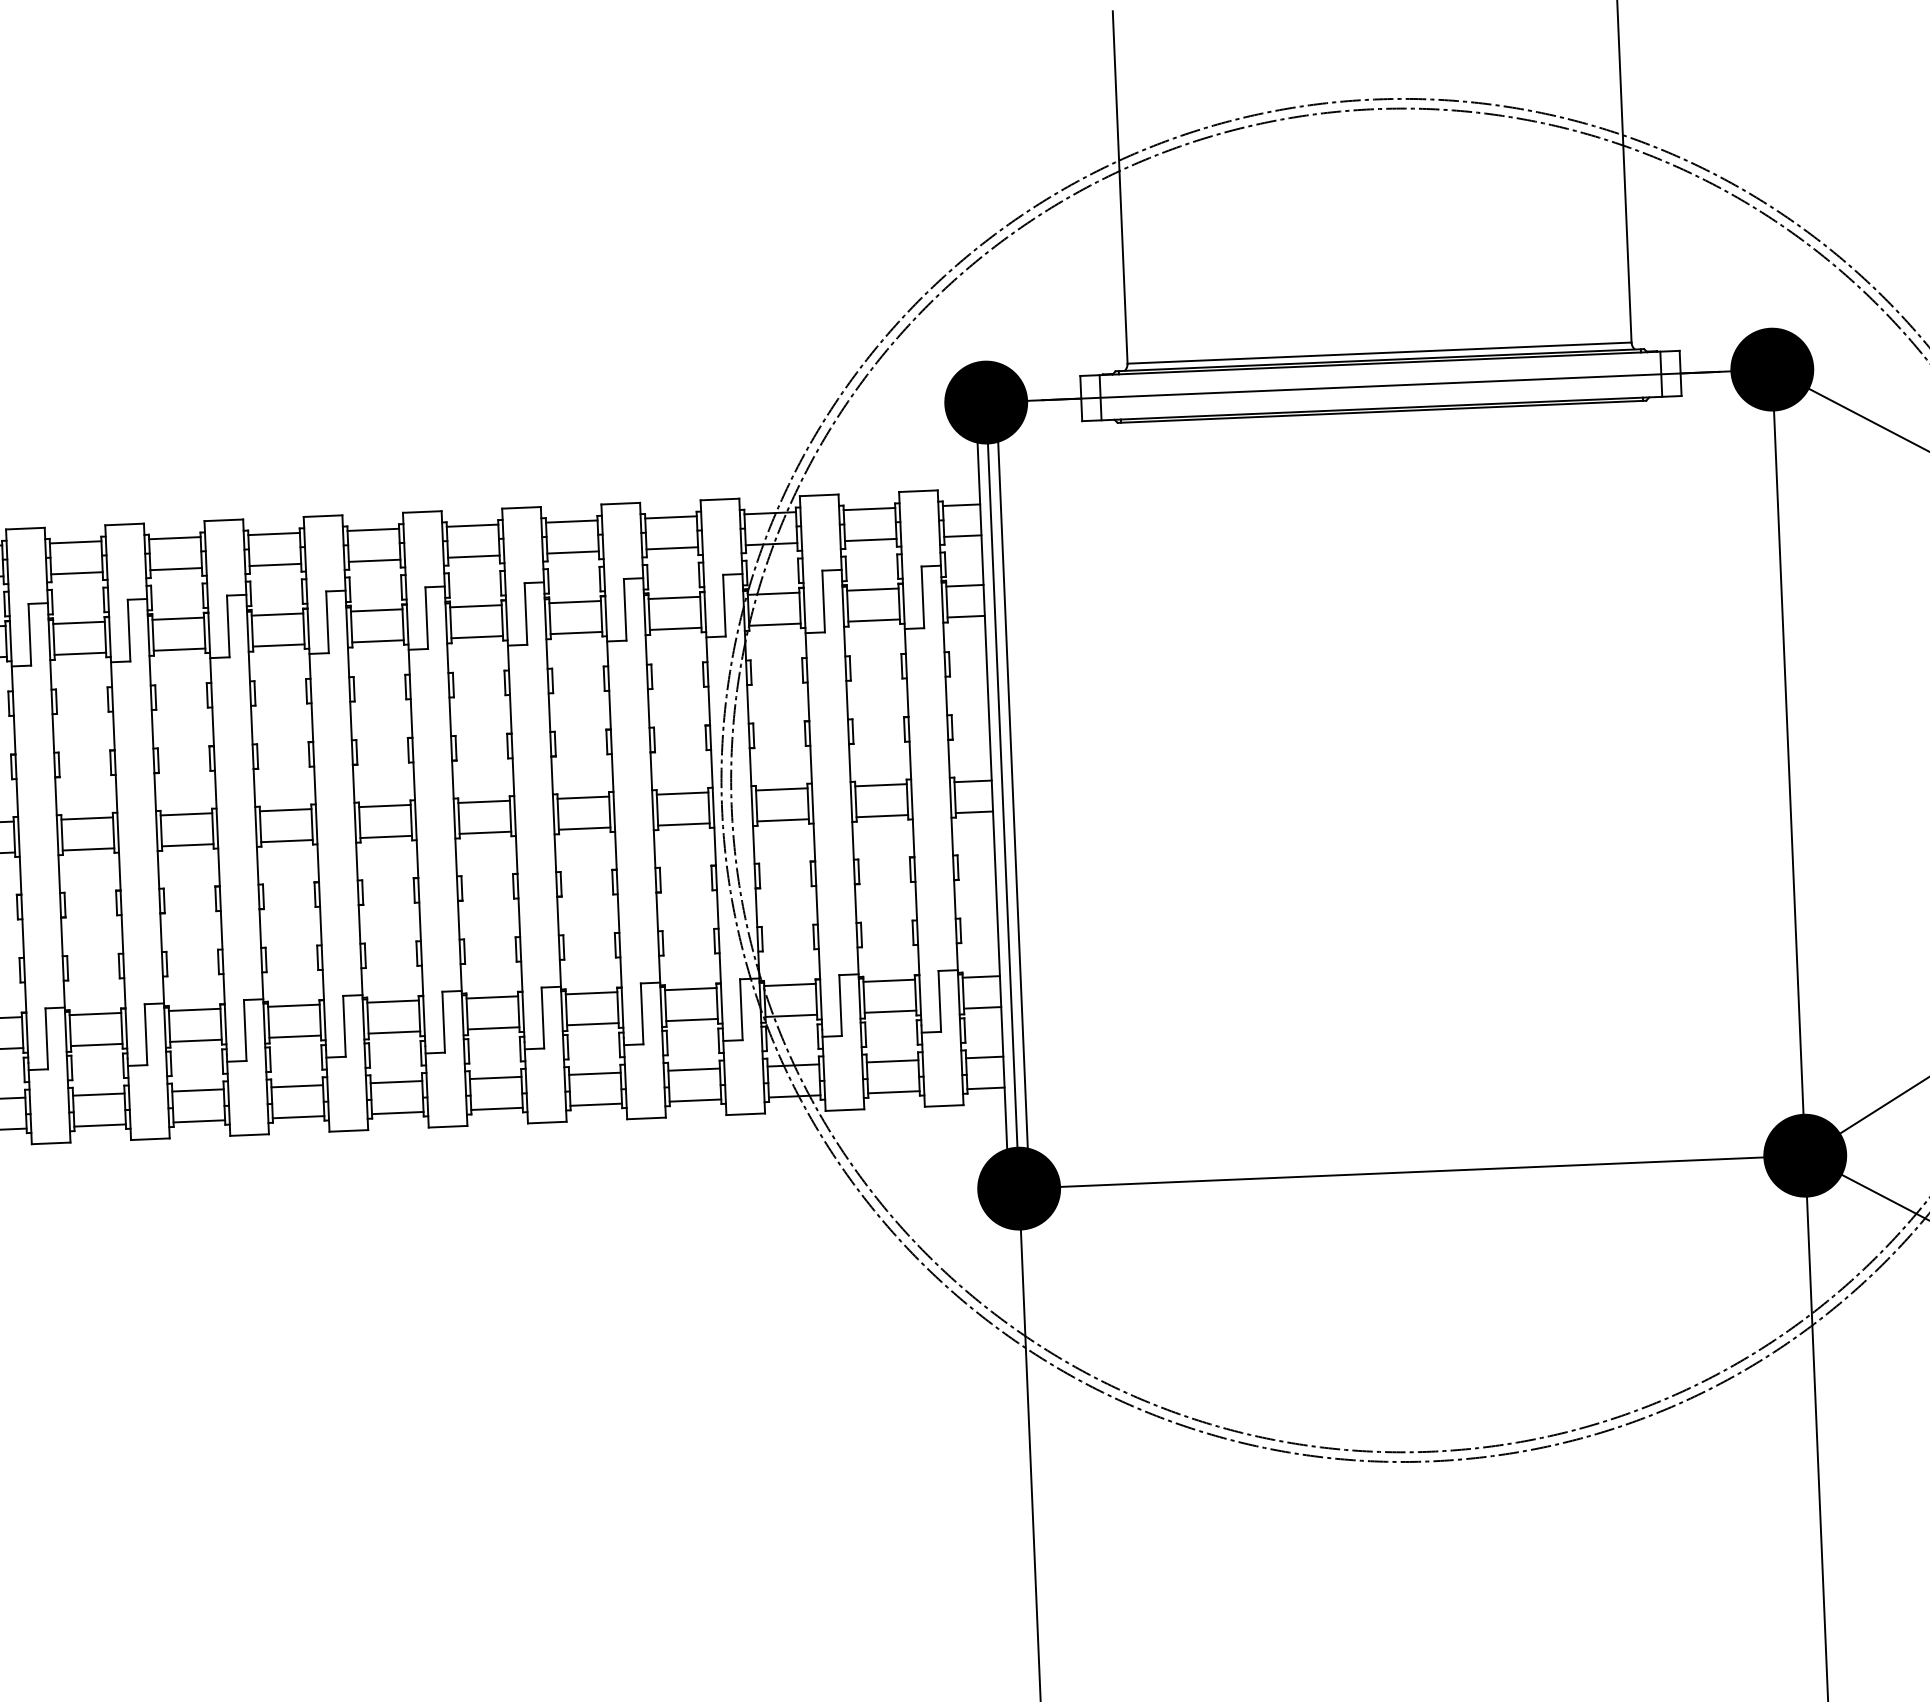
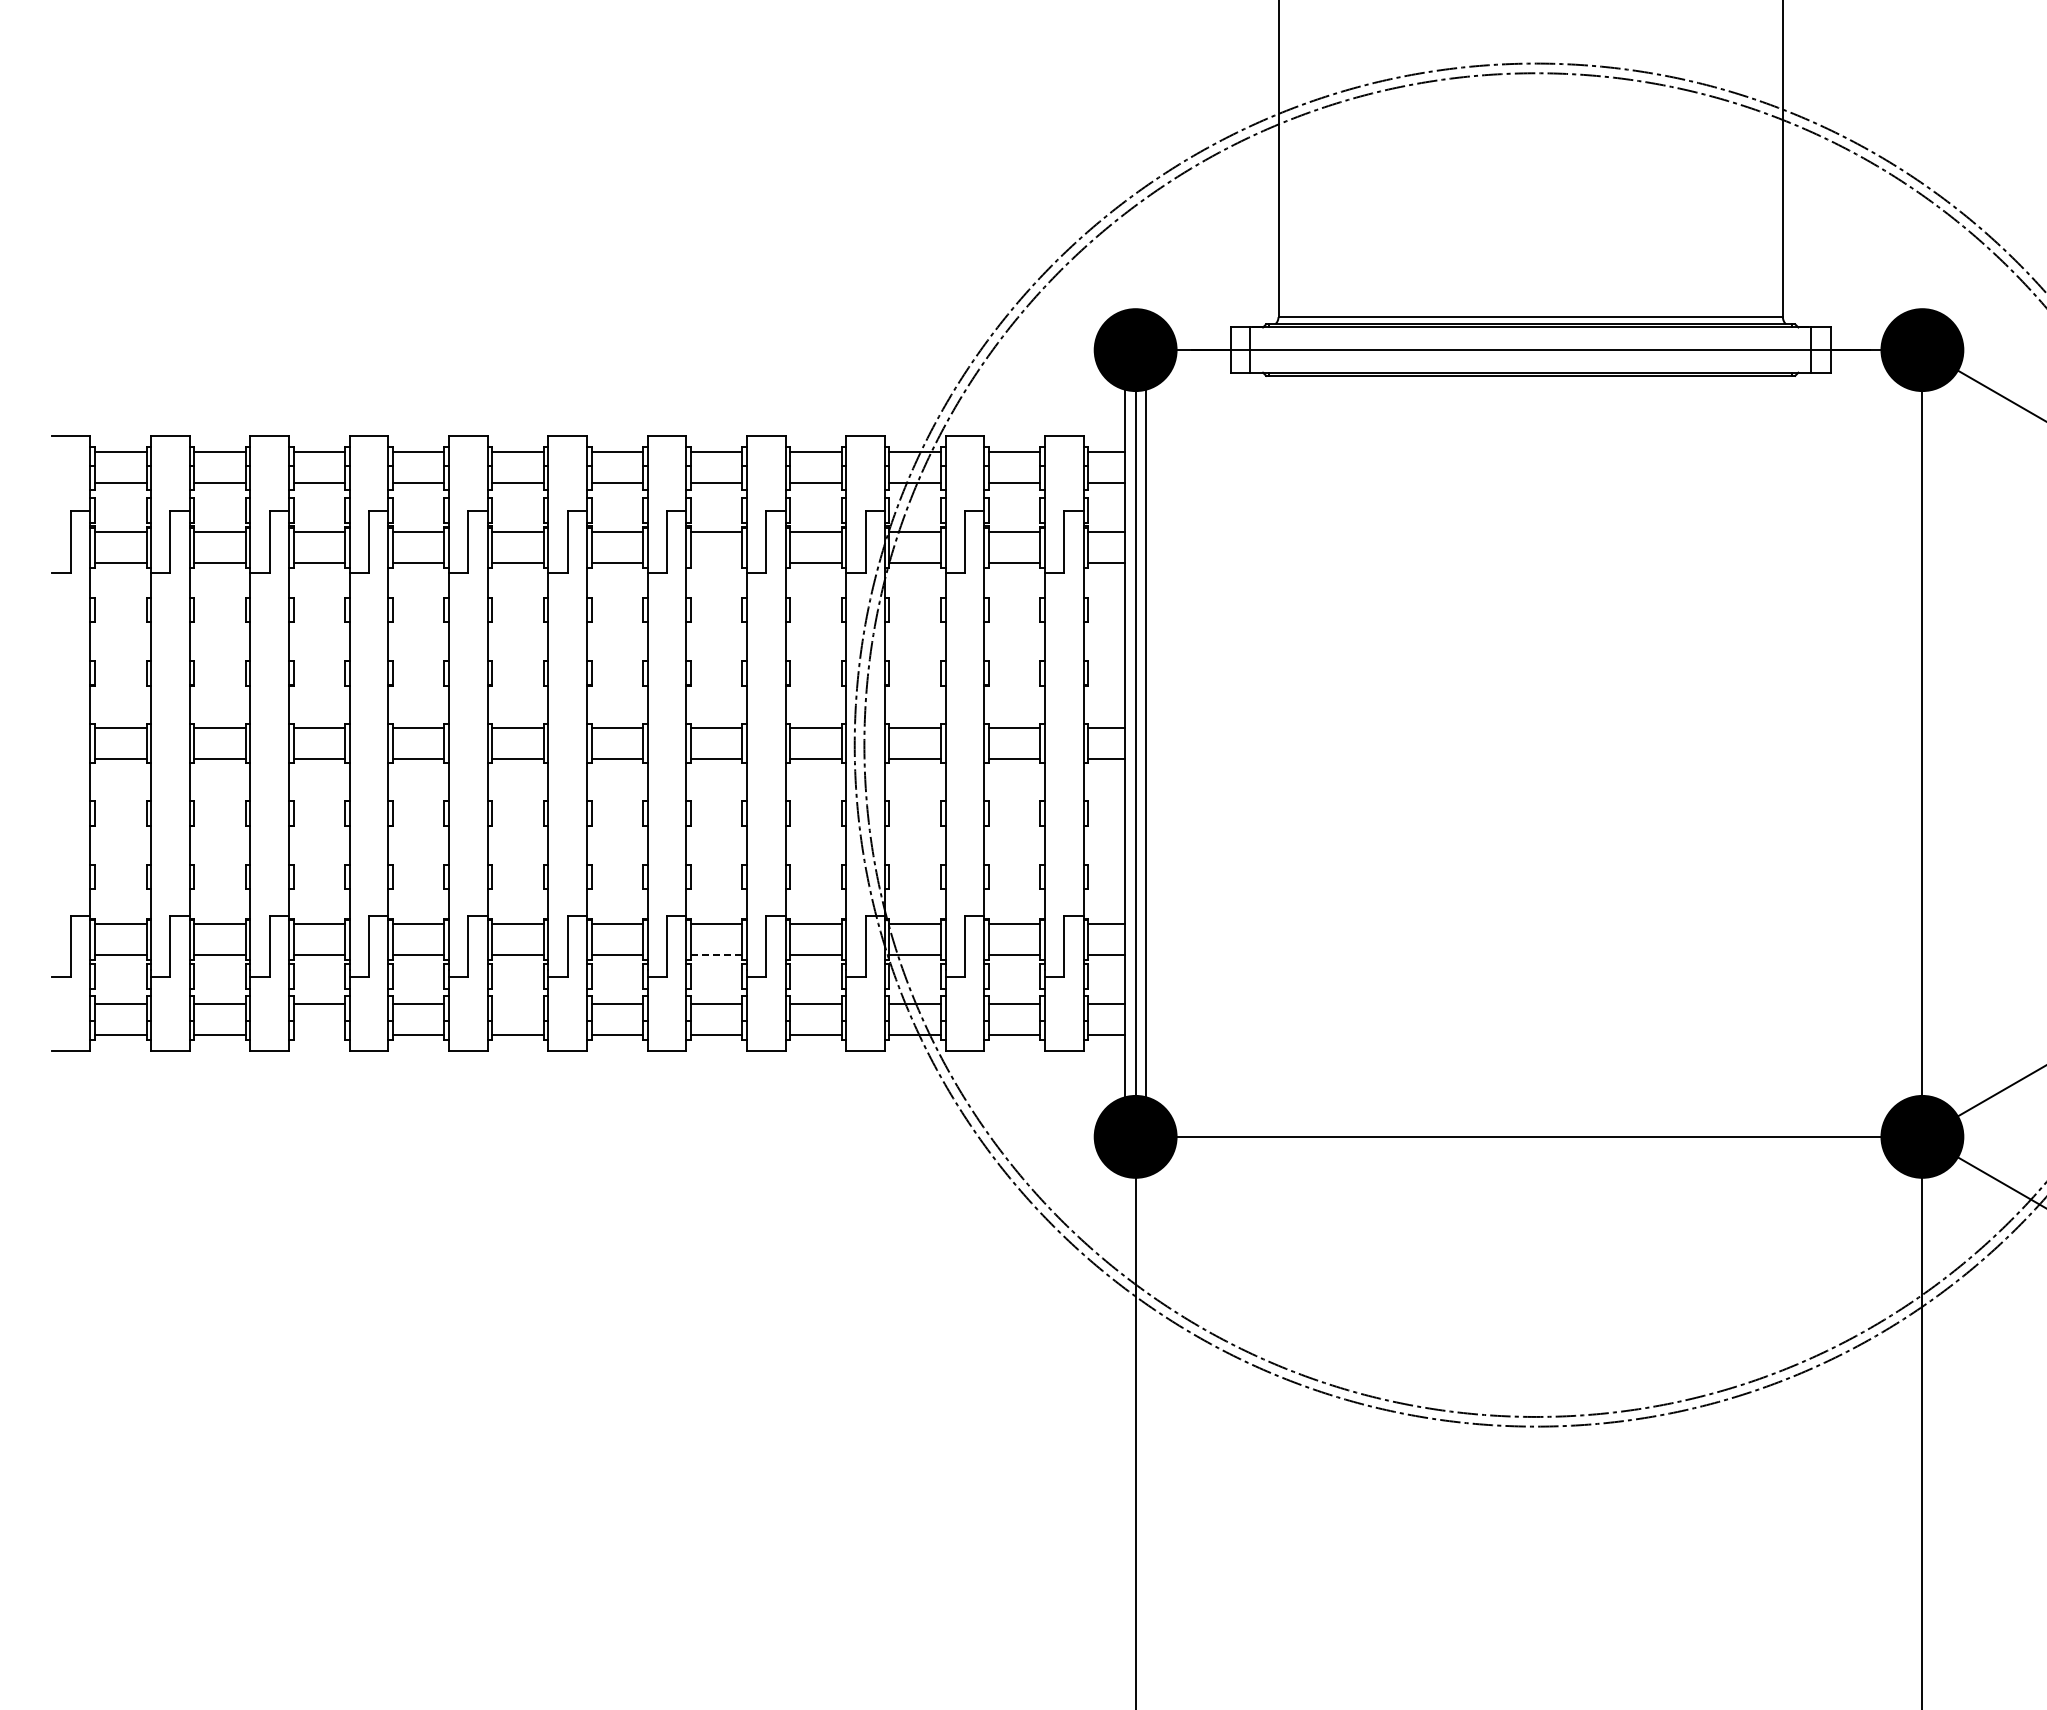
line: (576, 633) -> (716, 563), removed
line: (592, 1023) -> (716, 954), solid -> dashed
line: (396, 1082) -> (517, 1004), removed
line: (199, 1121) -> (319, 1035), removed

